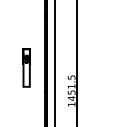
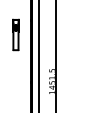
part: (26, 67) -> (15, 34), moved

